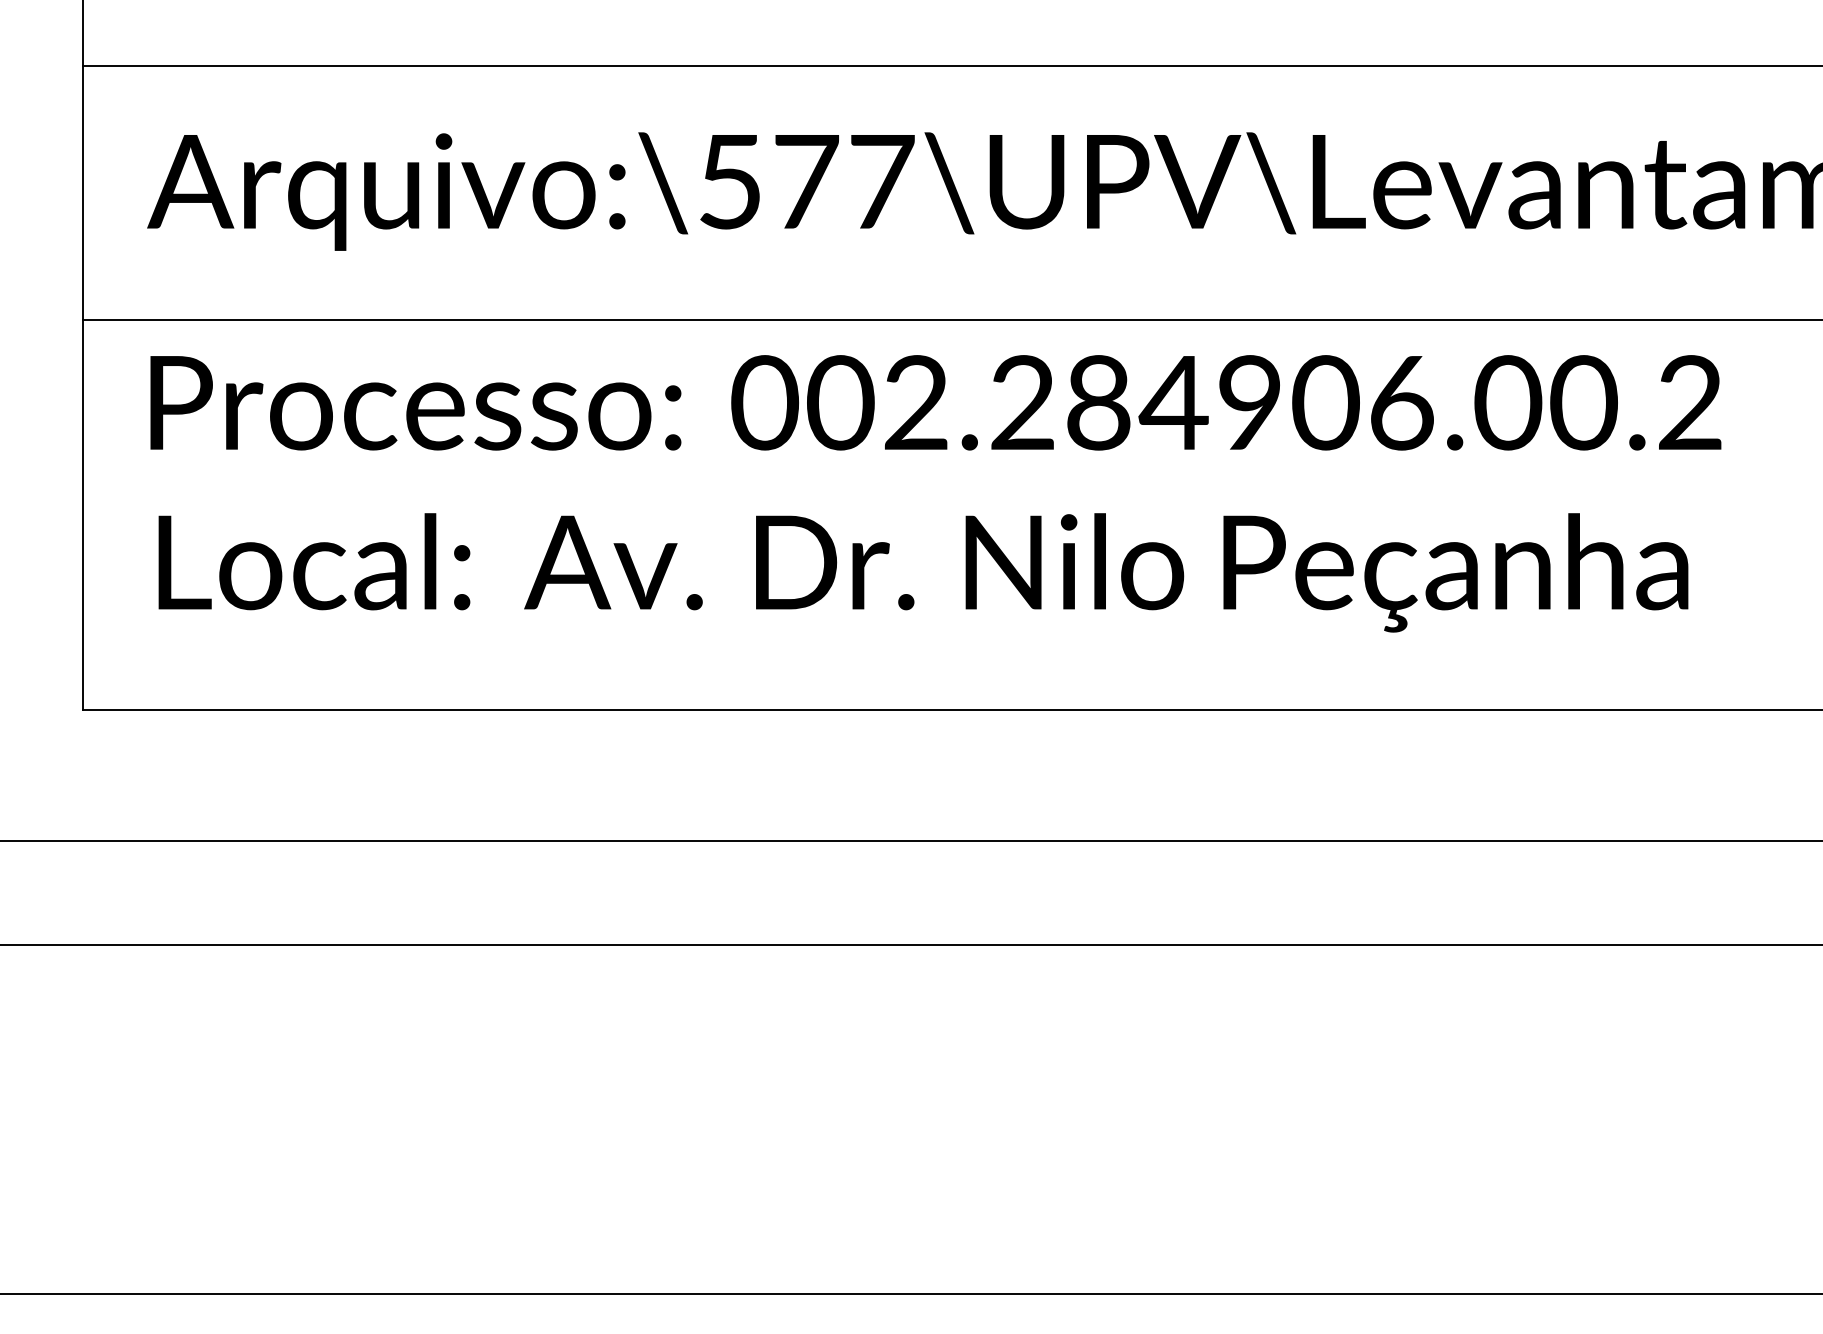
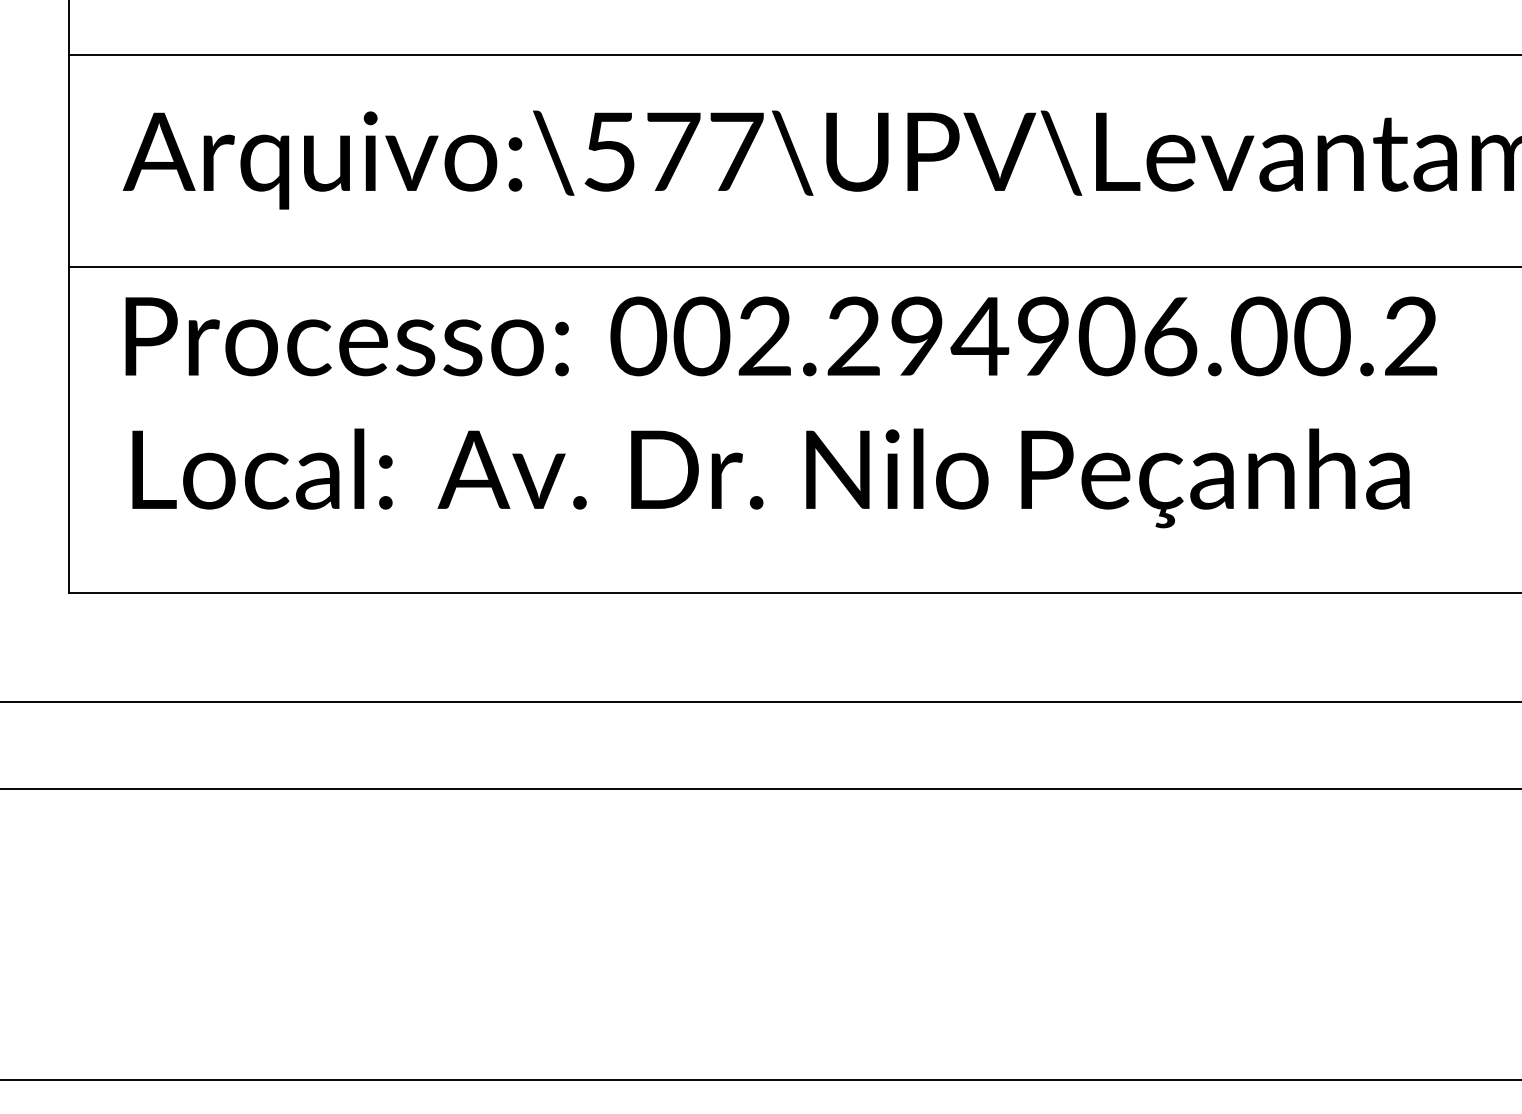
text: (1098, 403) -> (917, 337), 002.284906.00.2 -> 002.294906.00.2

